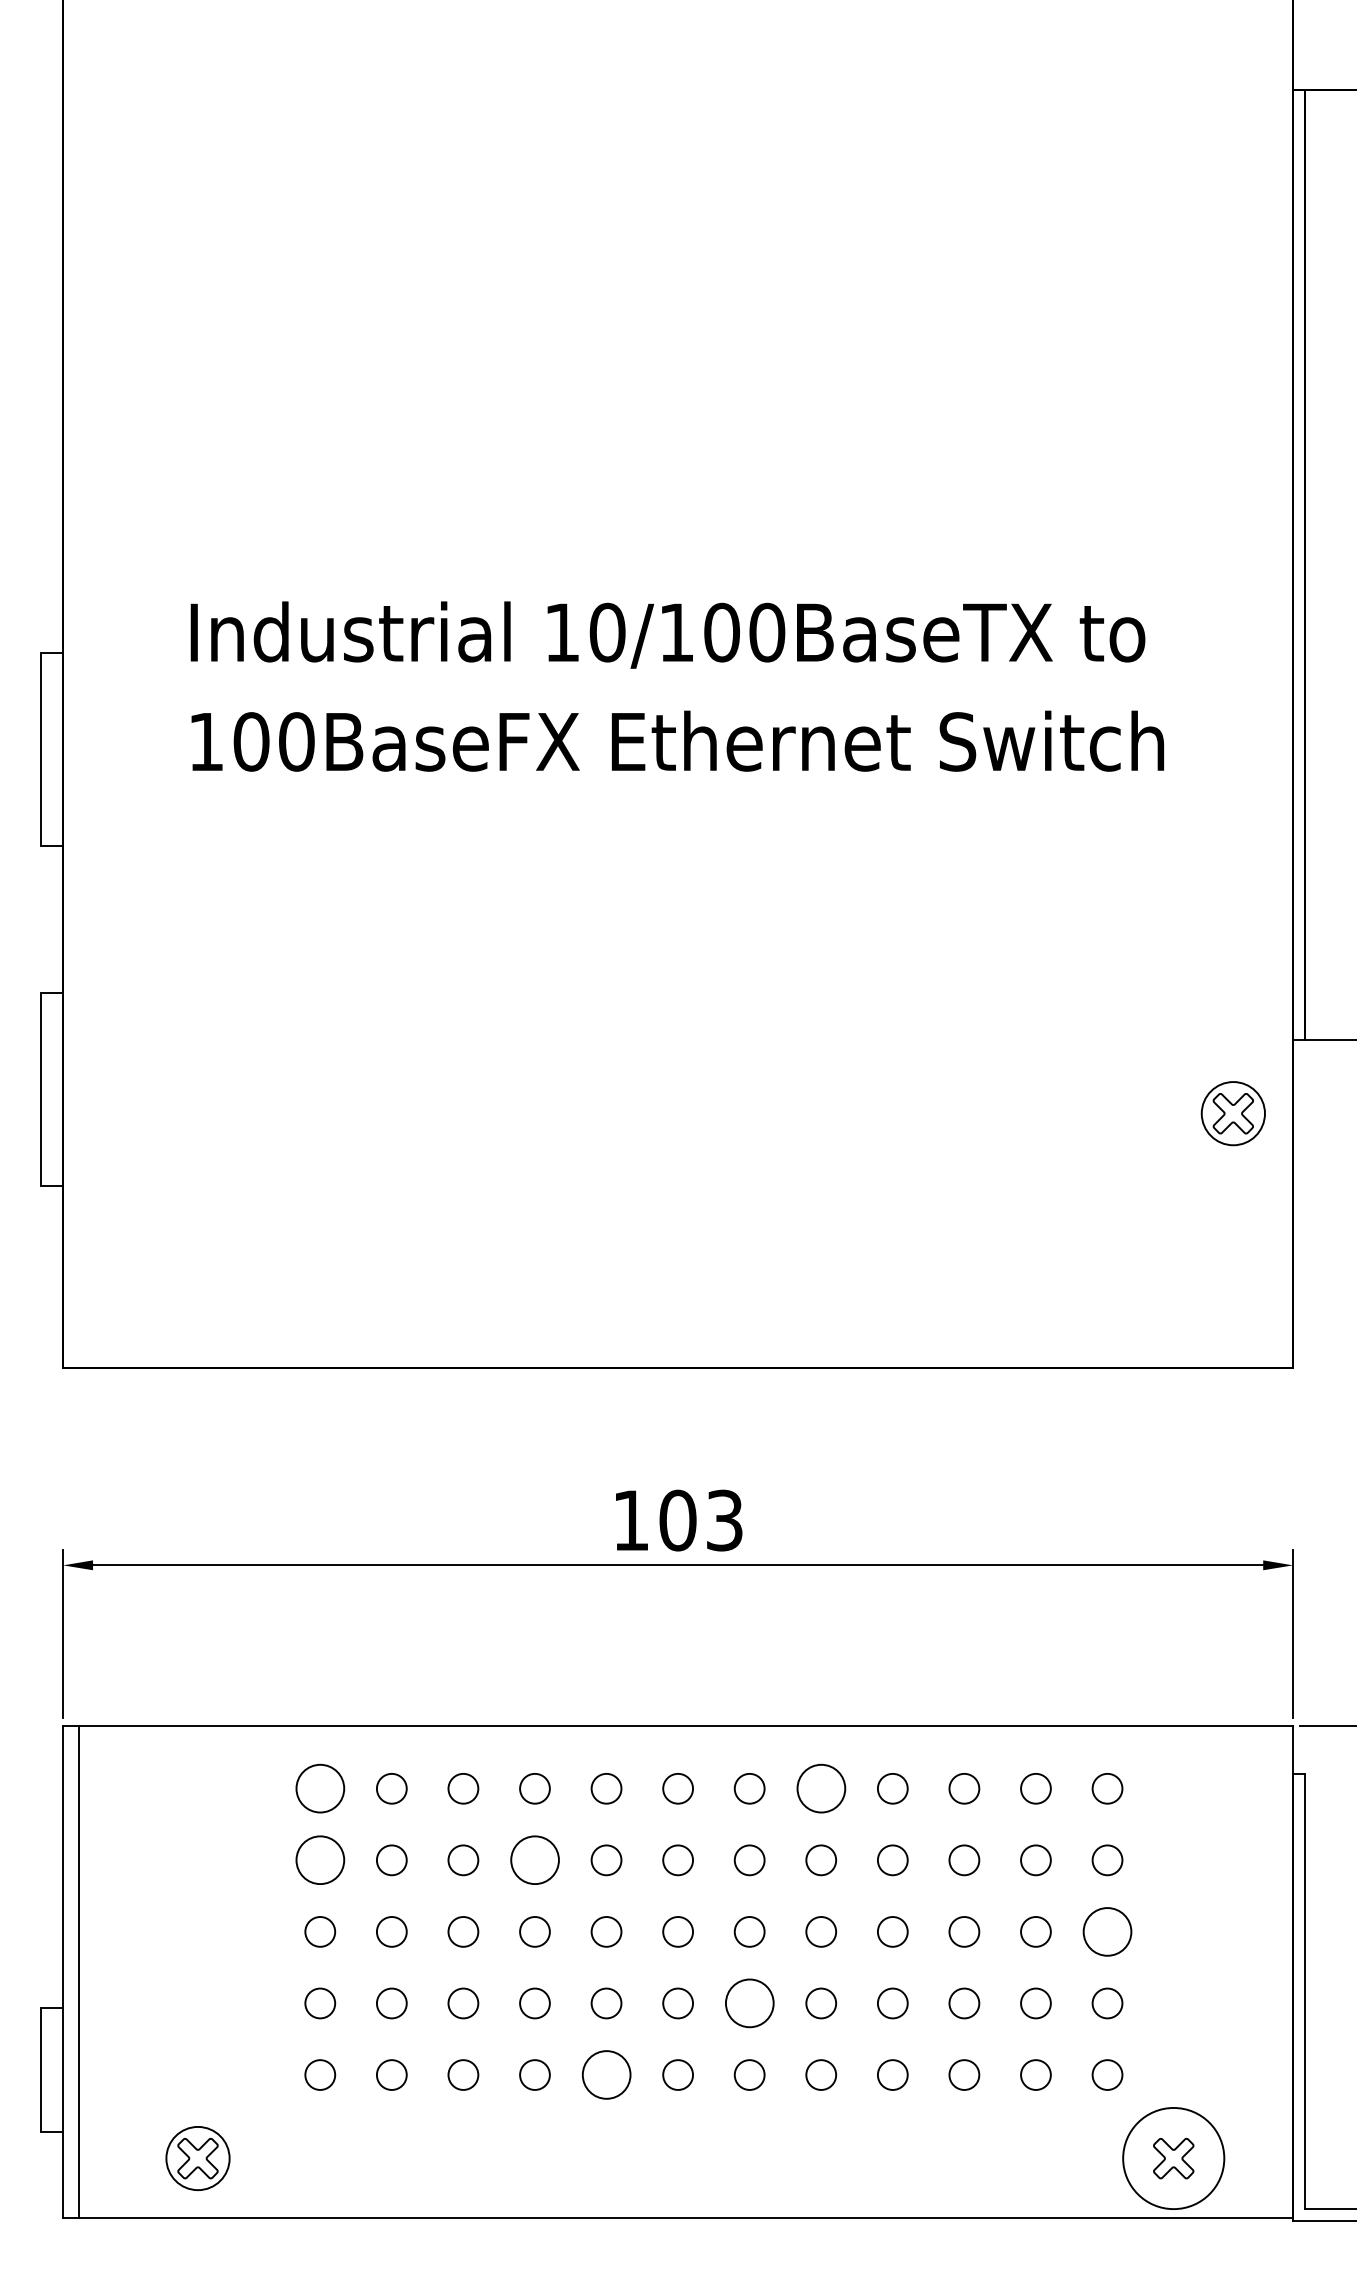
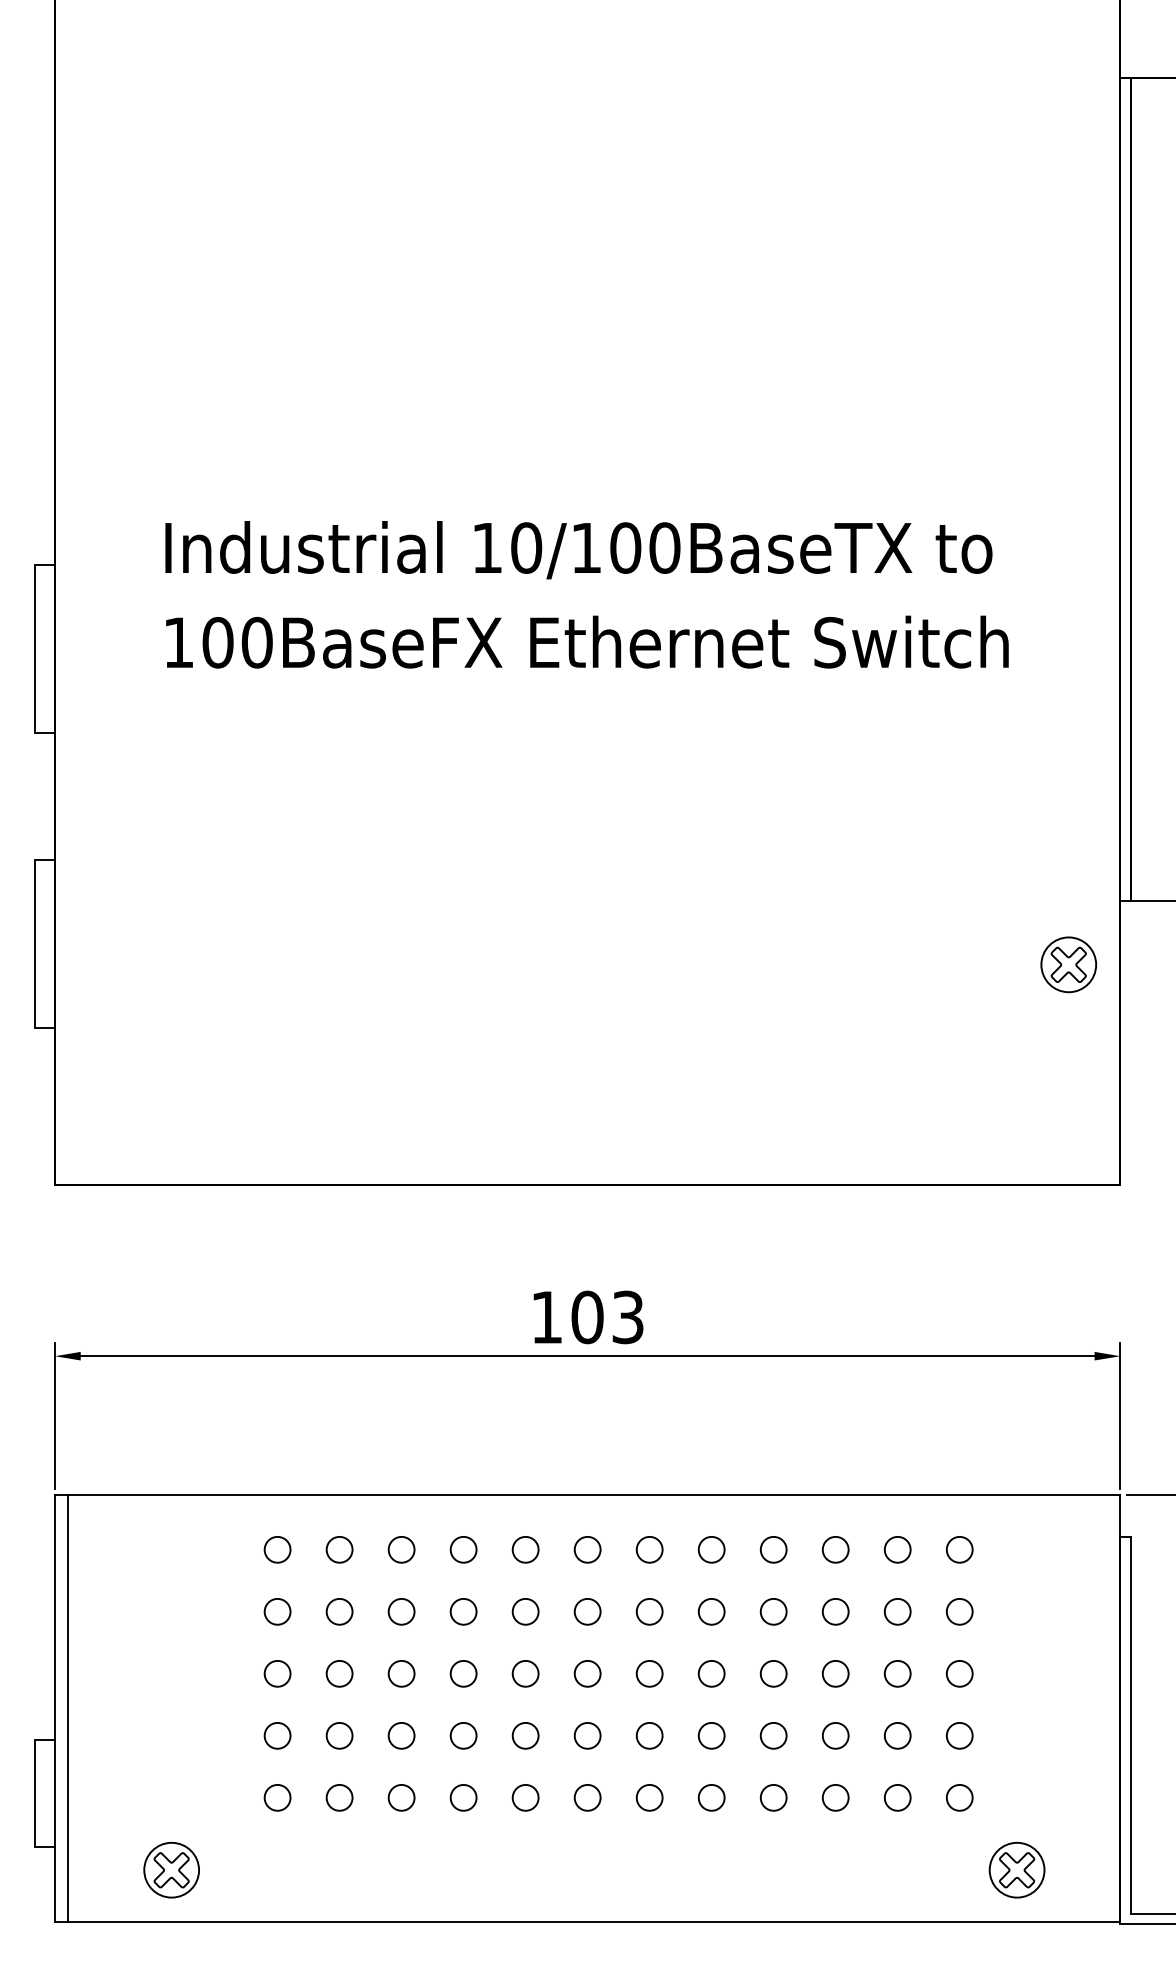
circle: (320, 1788) -> (277, 1549), size x0.62
circle: (821, 1788) -> (711, 1549), size x0.62
circle: (320, 1859) -> (277, 1611), size x0.62
circle: (534, 1859) -> (463, 1611), size x0.62
circle: (1107, 1931) -> (959, 1673), size x0.62
circle: (749, 2003) -> (649, 1735), size x0.62
circle: (606, 2074) -> (525, 1797), size x0.62
circle: (1173, 2157) -> (1016, 1869), size x0.62

